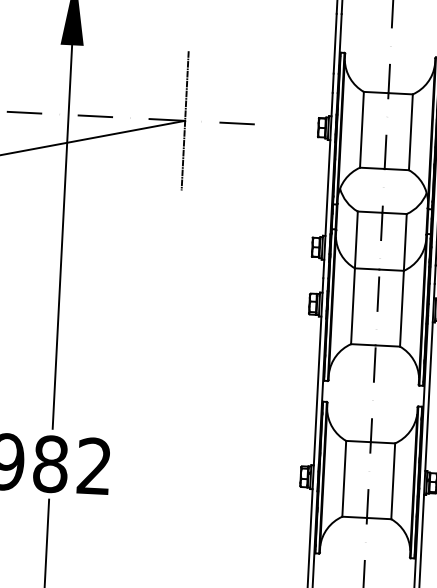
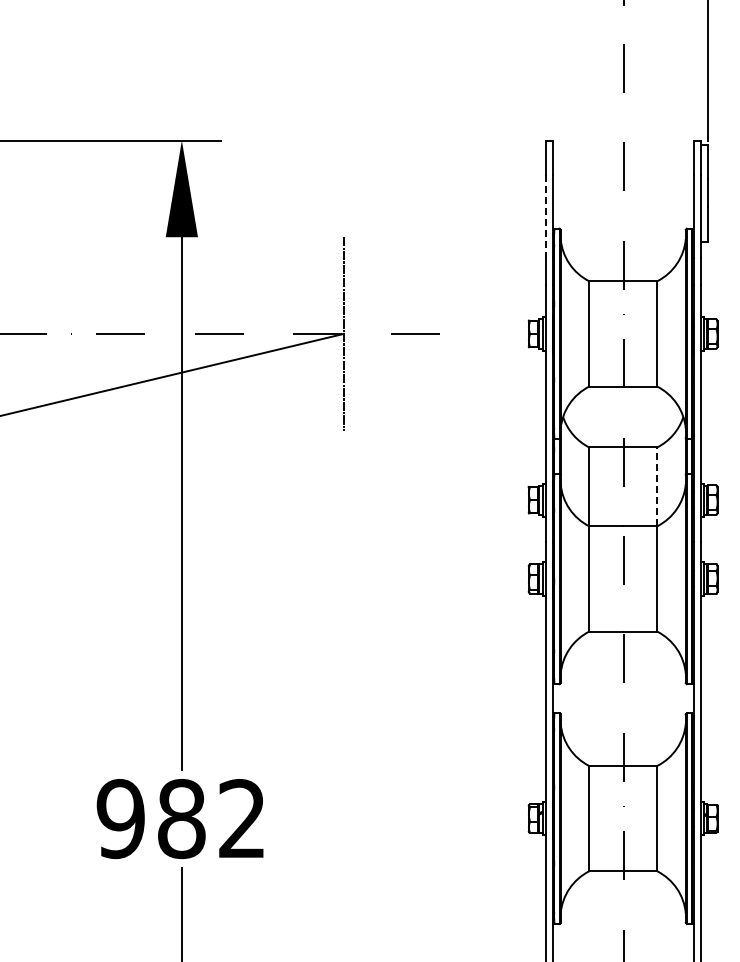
line: (335, 44) -> (546, 217), solid -> dashed
line: (405, 242) -> (657, 486), solid -> dashed

